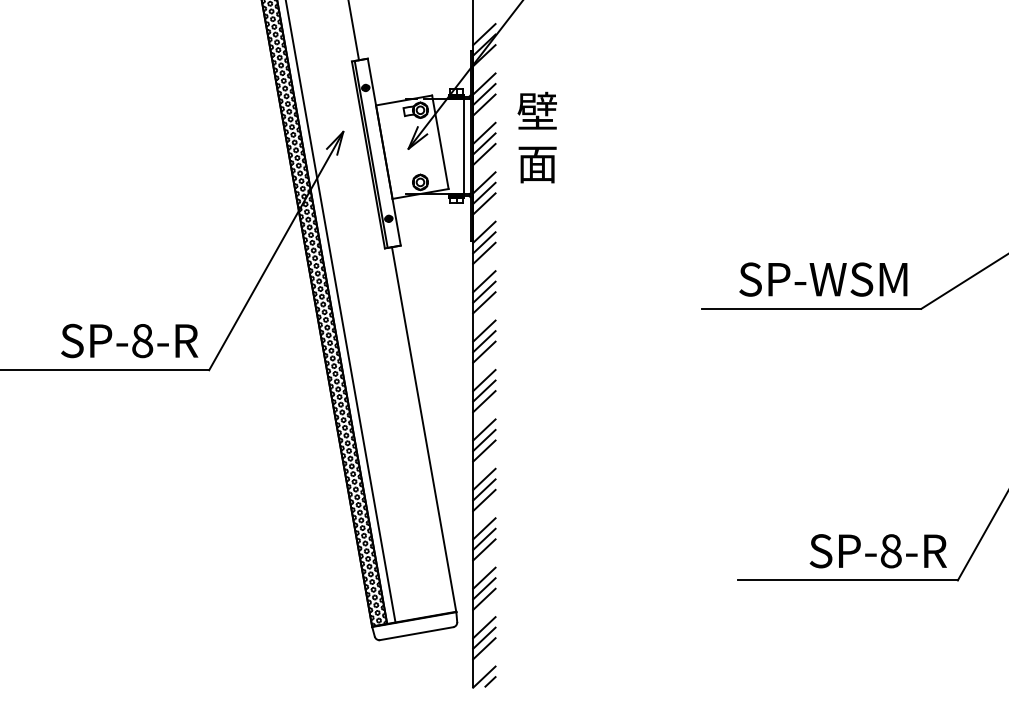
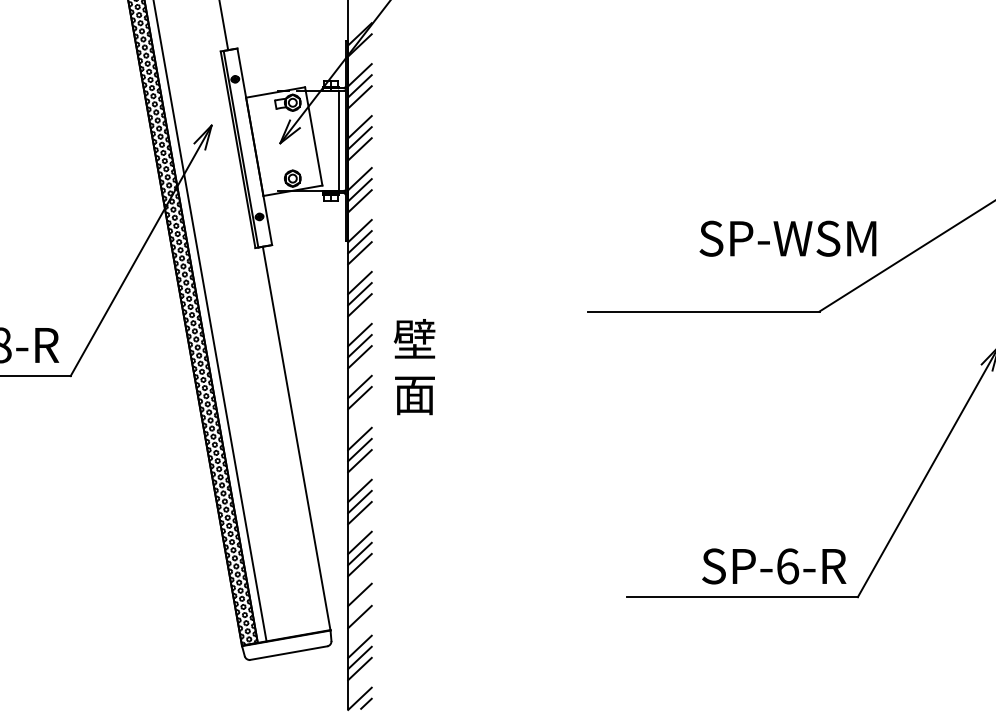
line: (484, 34) -> (360, 23), removed
text: (536, 137) -> (413, 366), moved
text: (823, 279) -> (788, 238), moved
line: (484, 401) -> (360, 408), removed
text: (890, 551) -> (787, 566), SP-8-R -> SP-6-R
line: (484, 588) -> (360, 605), removed

